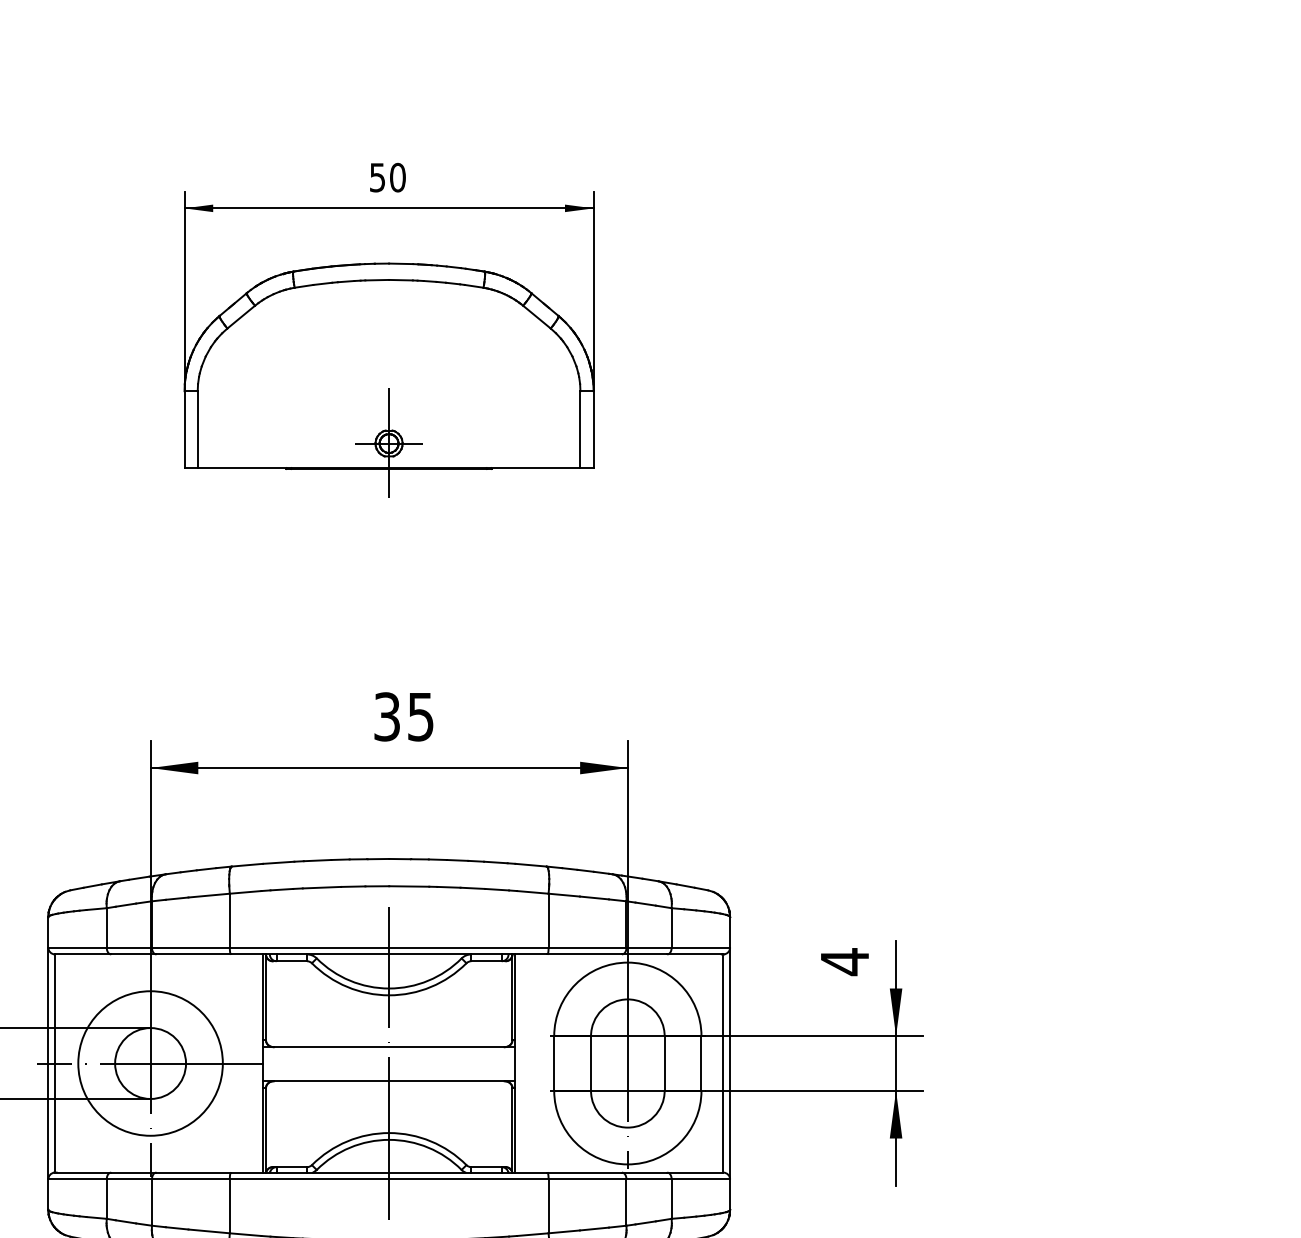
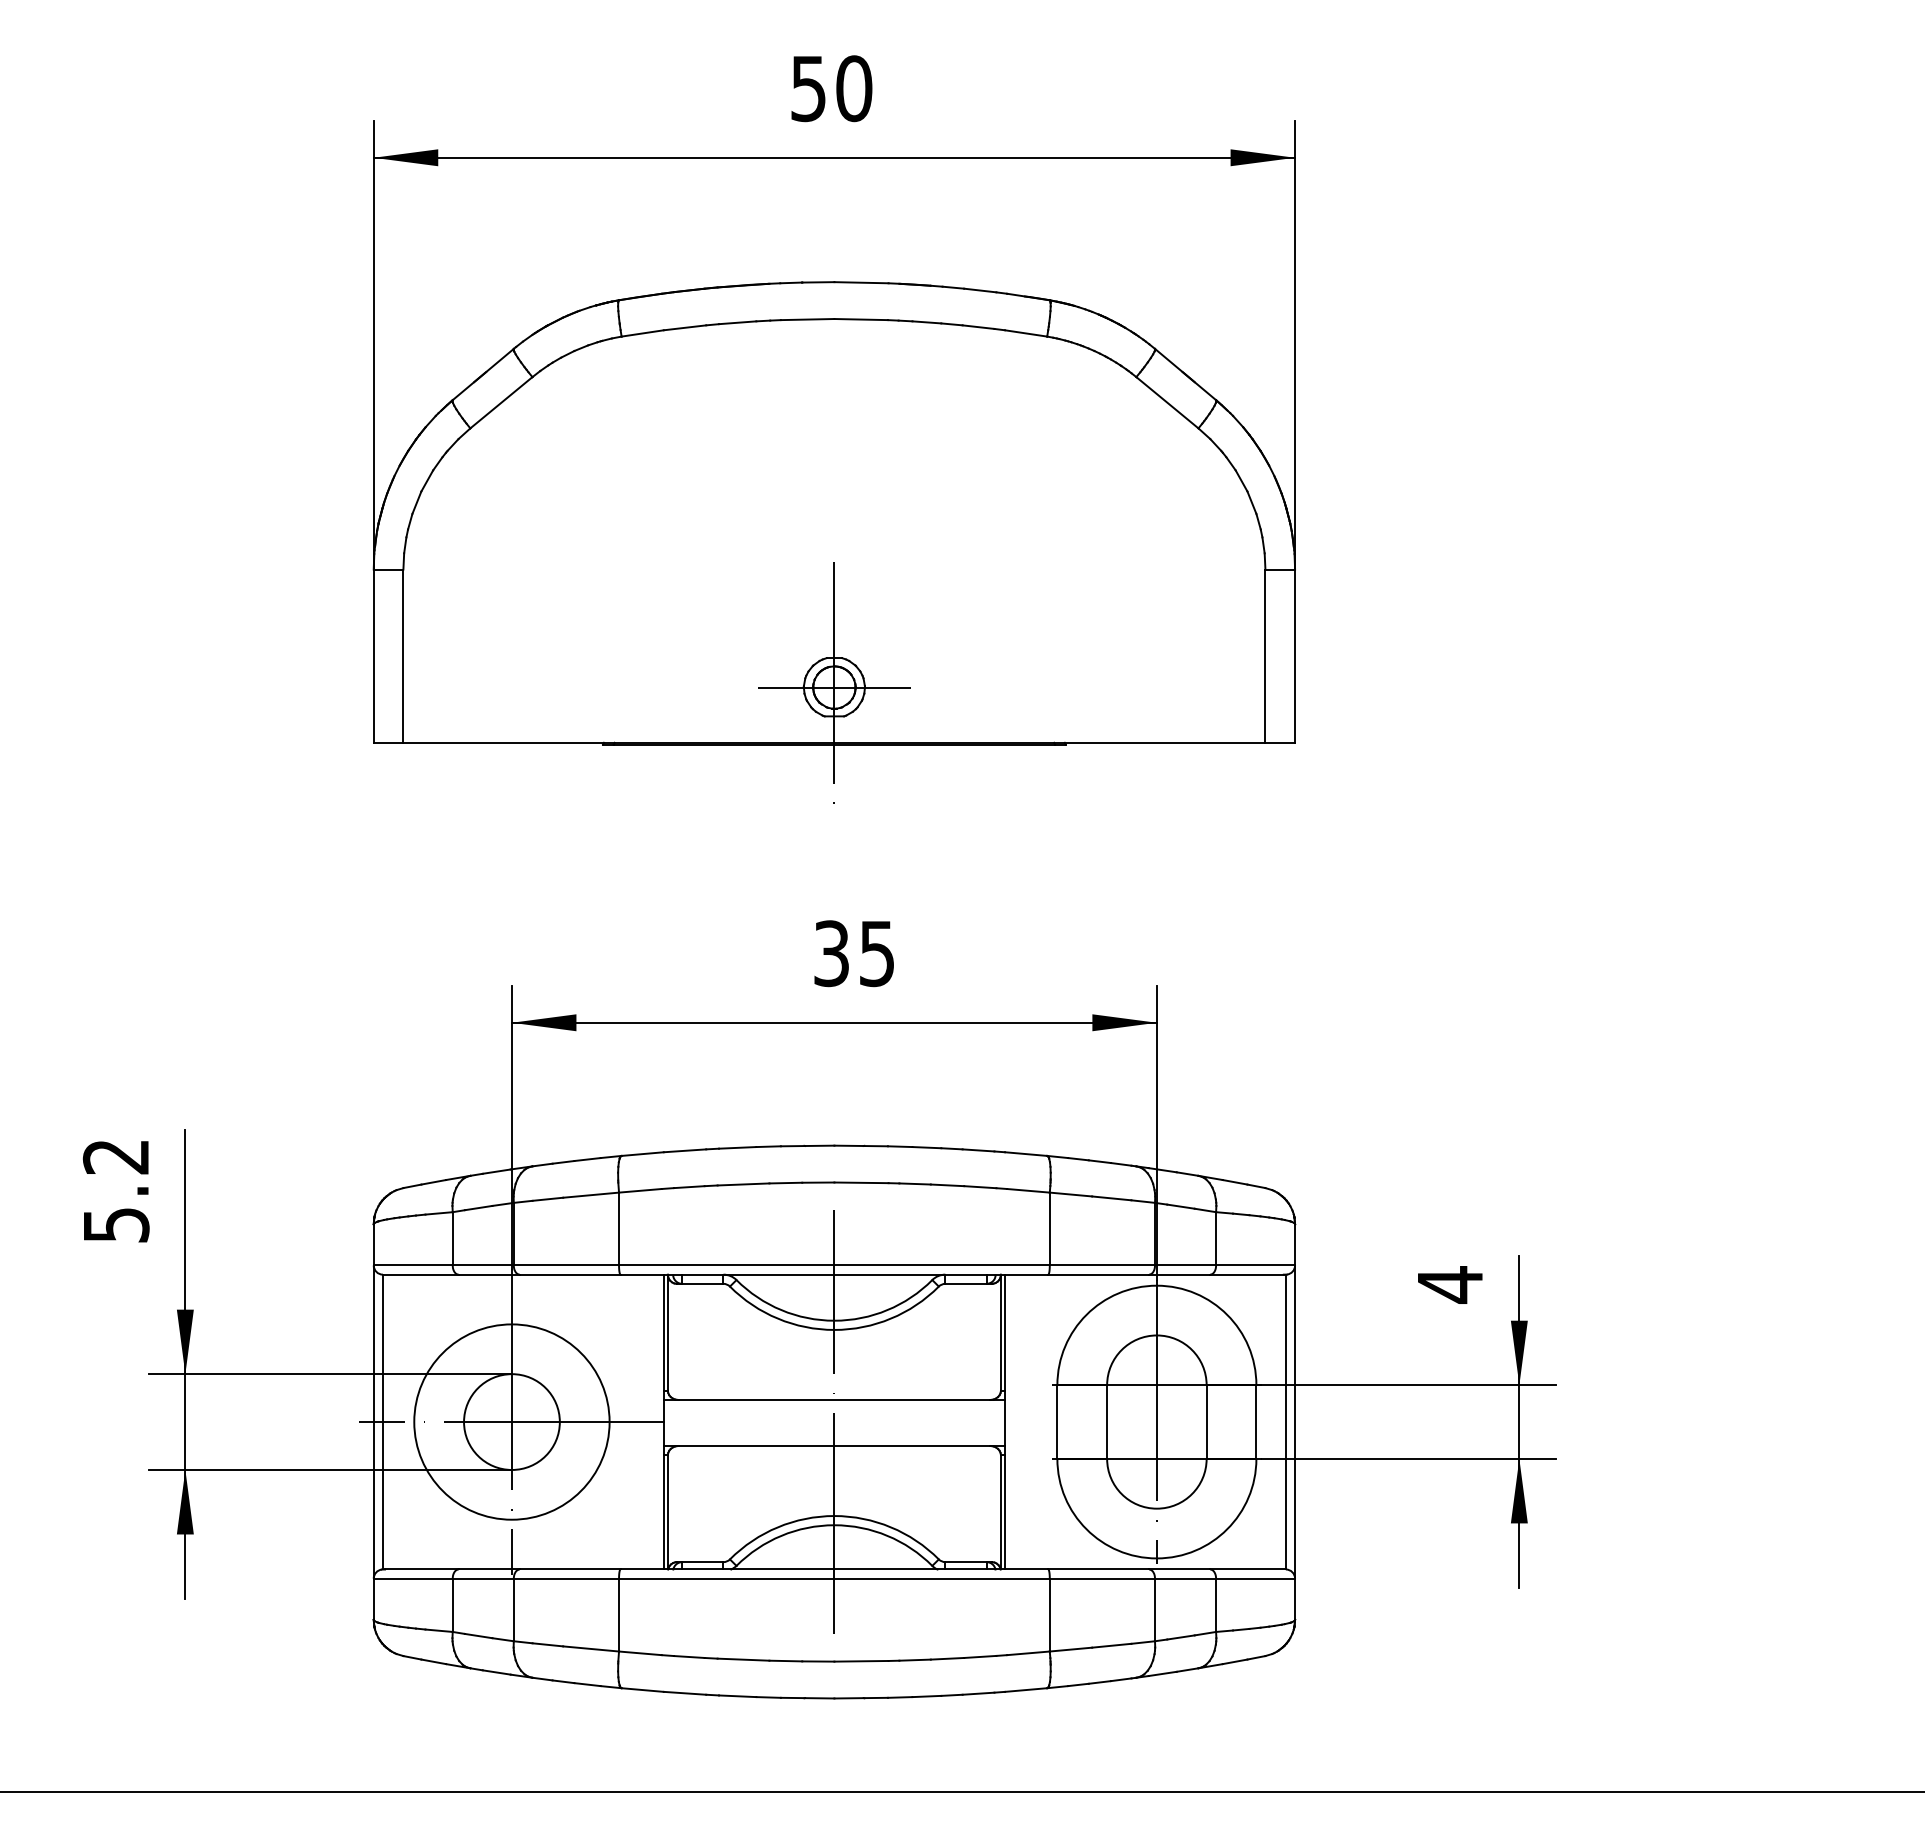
part: (388, 329) -> (833, 429), size x1.67

